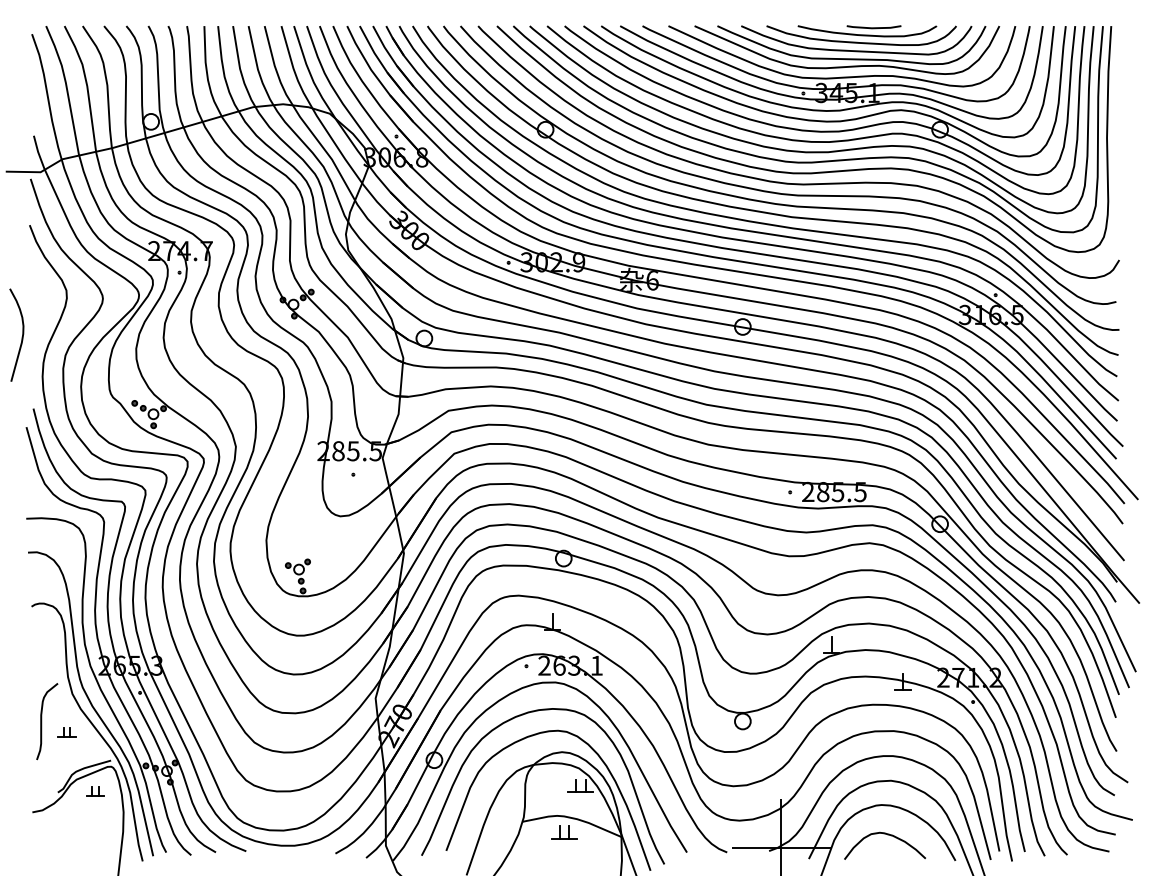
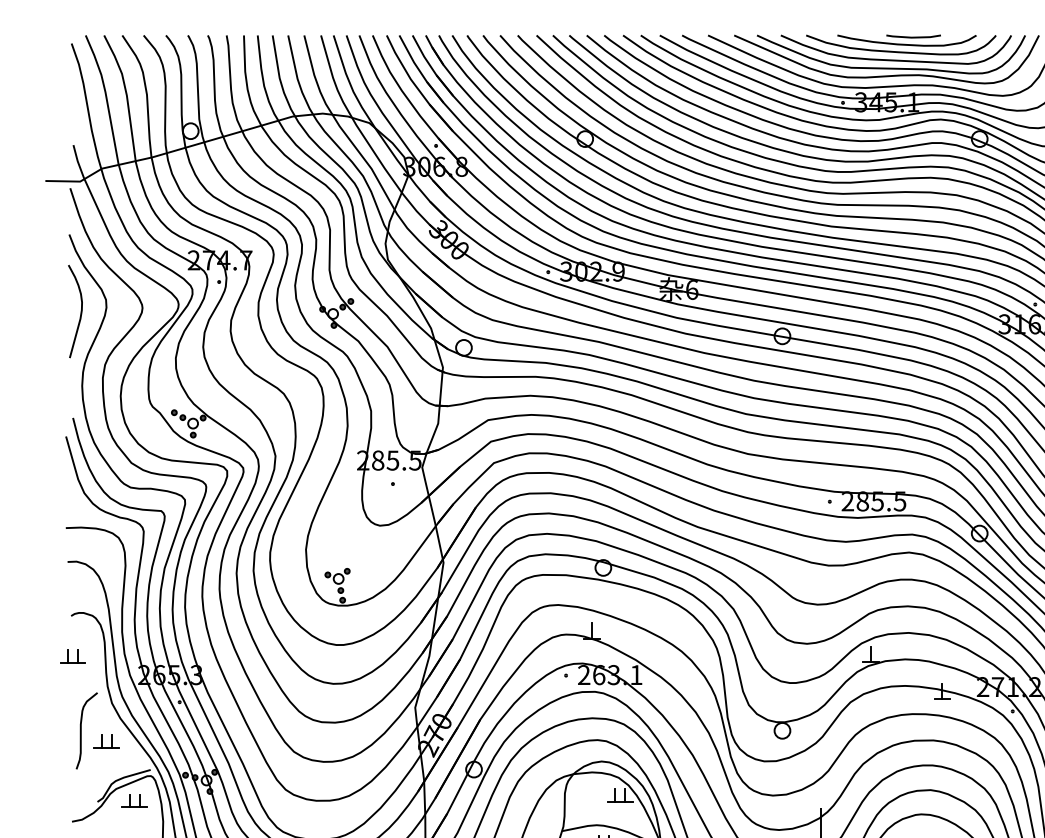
curve: (21, 337) -> (80, 313), moved
part: (33, 646) -> (73, 655), added
part: (66, 731) -> (106, 740), size x1.43
part: (95, 791) -> (135, 800), size x1.43

